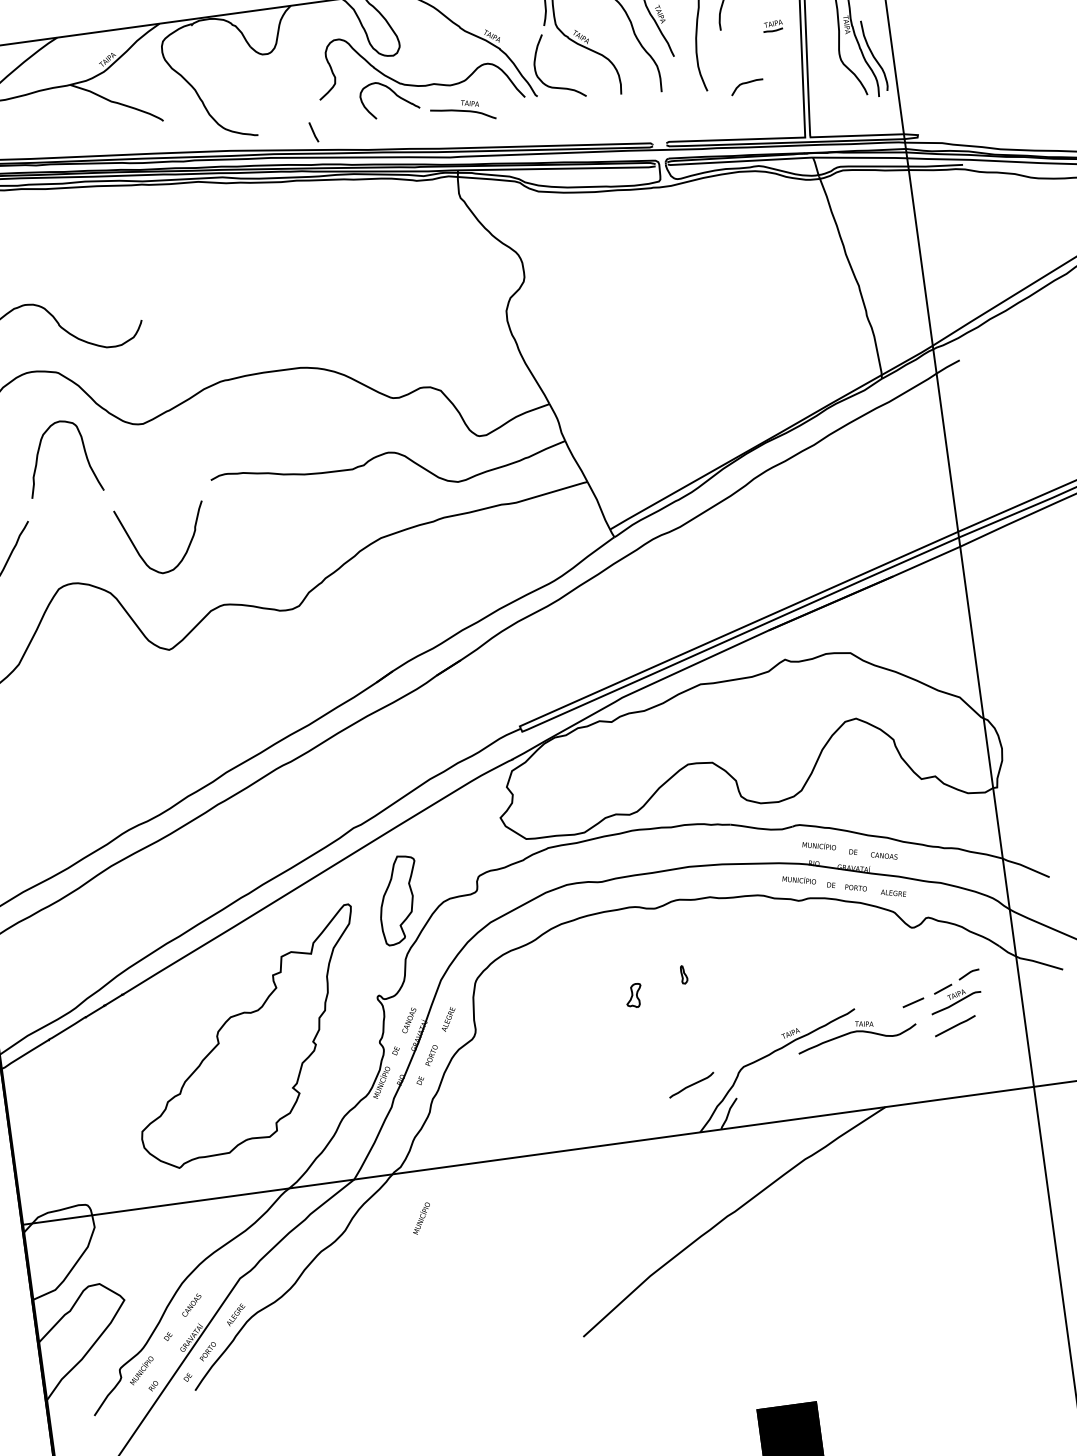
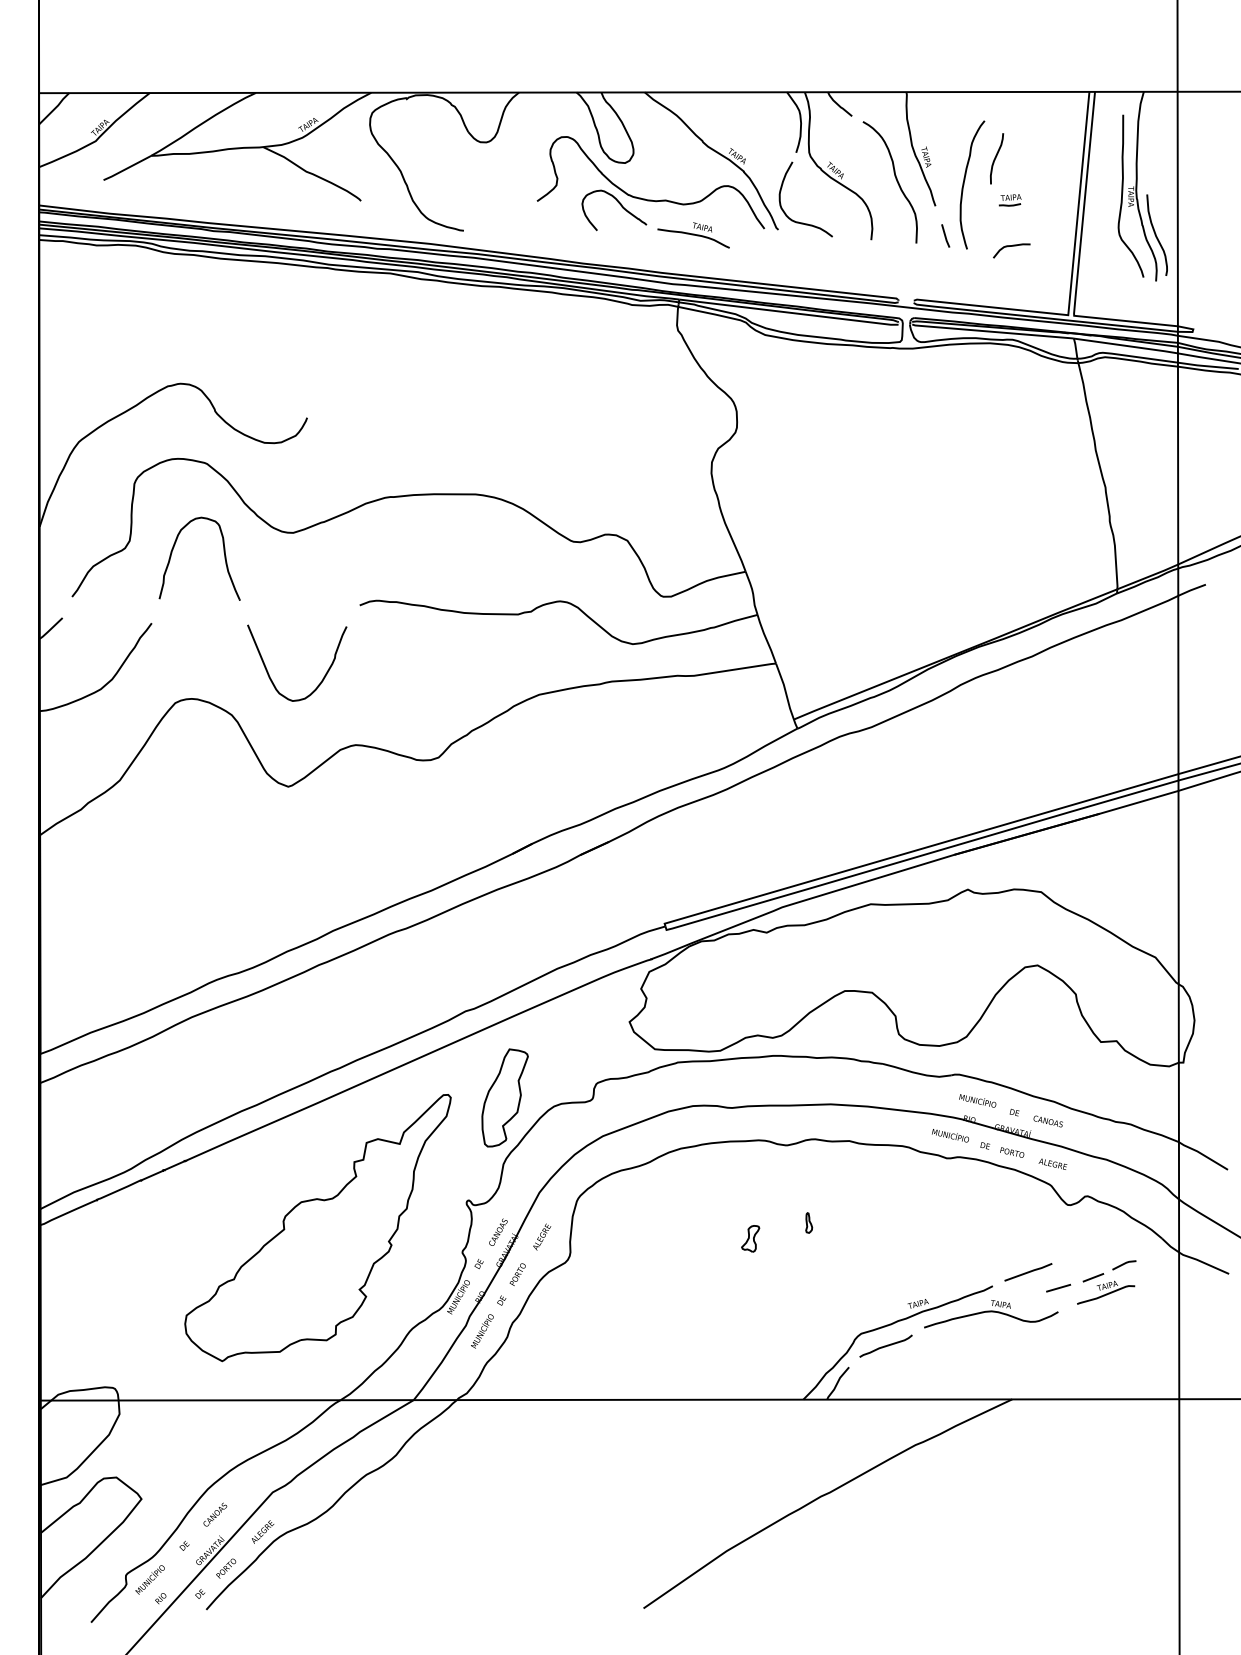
part: (772, 26) -> (1009, 200), moved
line: (313, 131) -> (945, 235), moved
line: (955, 1026) -> (1028, 1272), moved
curve: (691, 1084) -> (885, 1345), moved
text: (421, 1218) -> (482, 1331), moved

